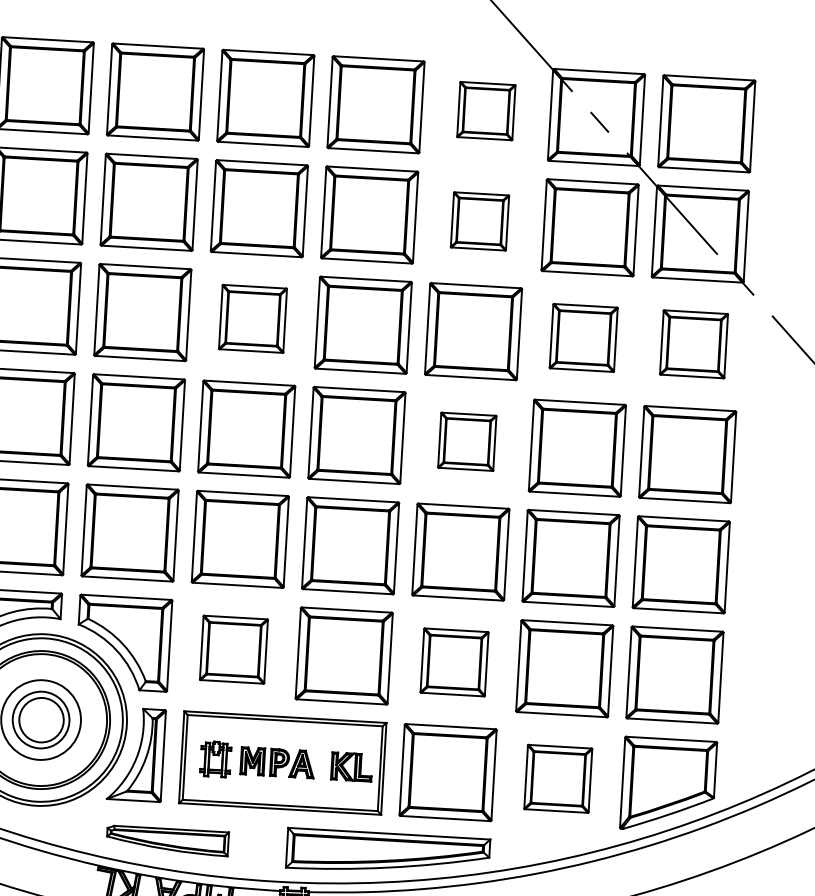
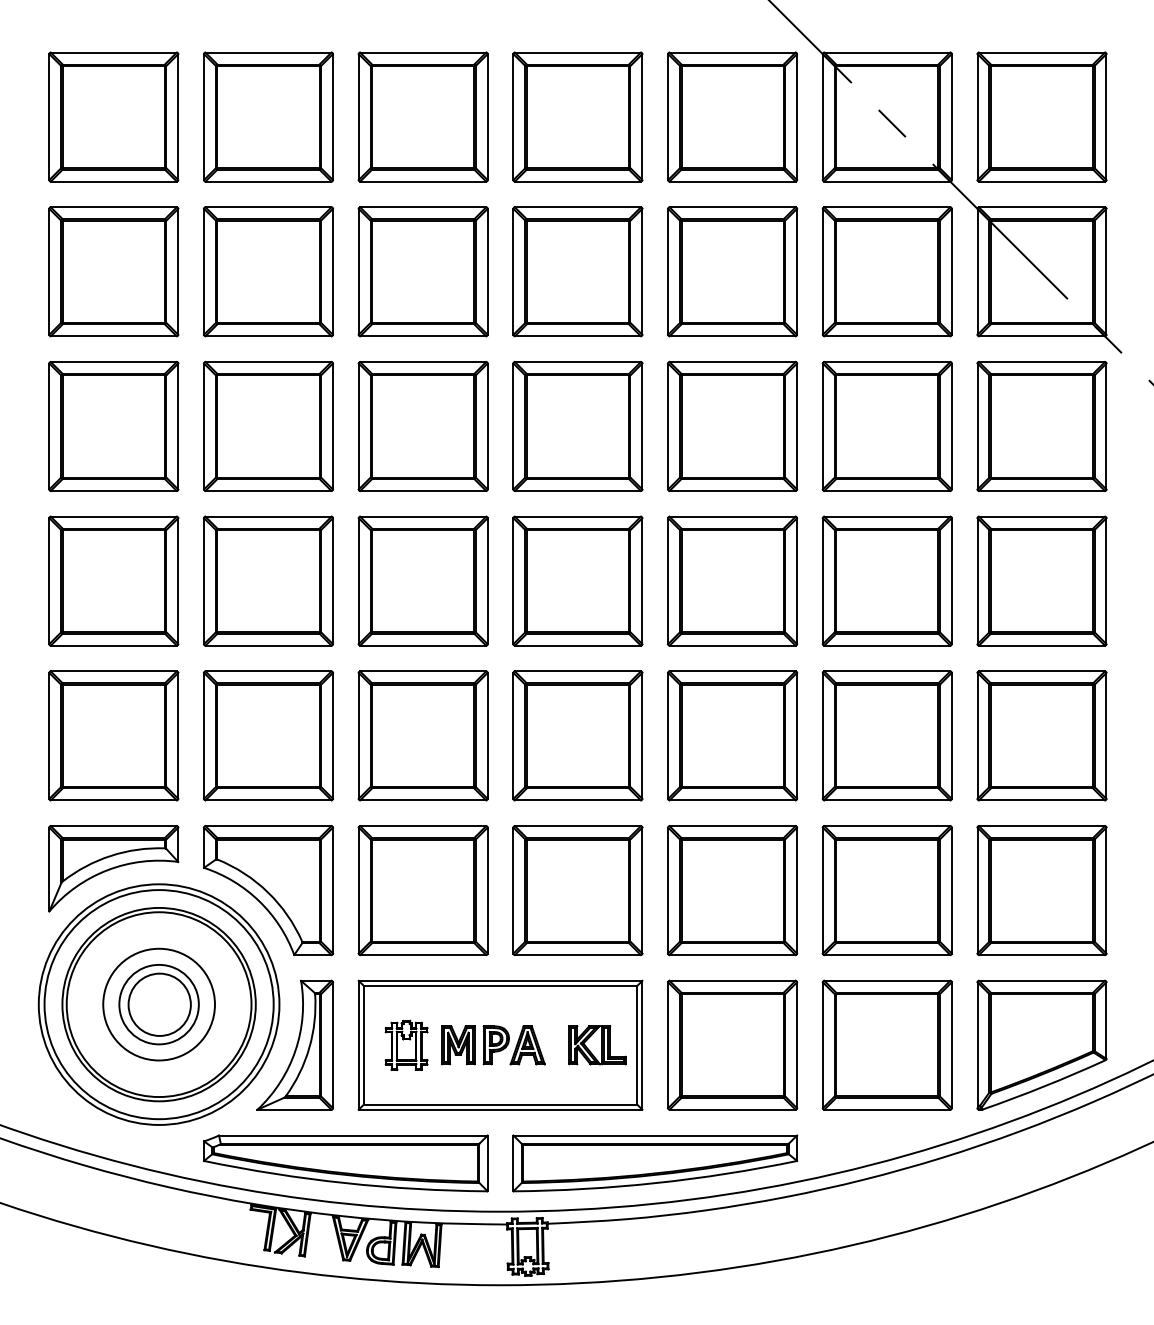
part: (486, 110) -> (732, 116), size x1.67
part: (479, 221) -> (732, 271), size x1.67
part: (252, 318) -> (422, 426), size x1.43
part: (583, 337) -> (886, 426), size x1.43
part: (693, 344) -> (1041, 426), size x1.43
part: (467, 441) -> (732, 580), size x1.67
part: (233, 649) -> (422, 890), size x1.43
part: (454, 662) -> (732, 890), size x1.43
part: (557, 778) -> (886, 1044), size x1.43
part: (167, 840) -> (345, 1163), size x1.67

